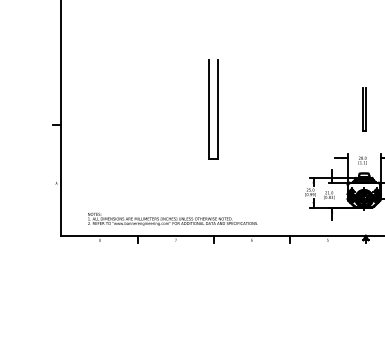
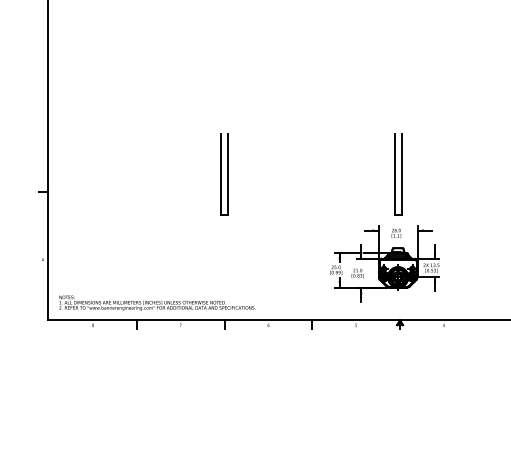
part: (213, 109) -> (224, 174), size x0.71
part: (364, 109) -> (398, 174), size x1.67
text: (173, 218) -> (157, 302), moved

